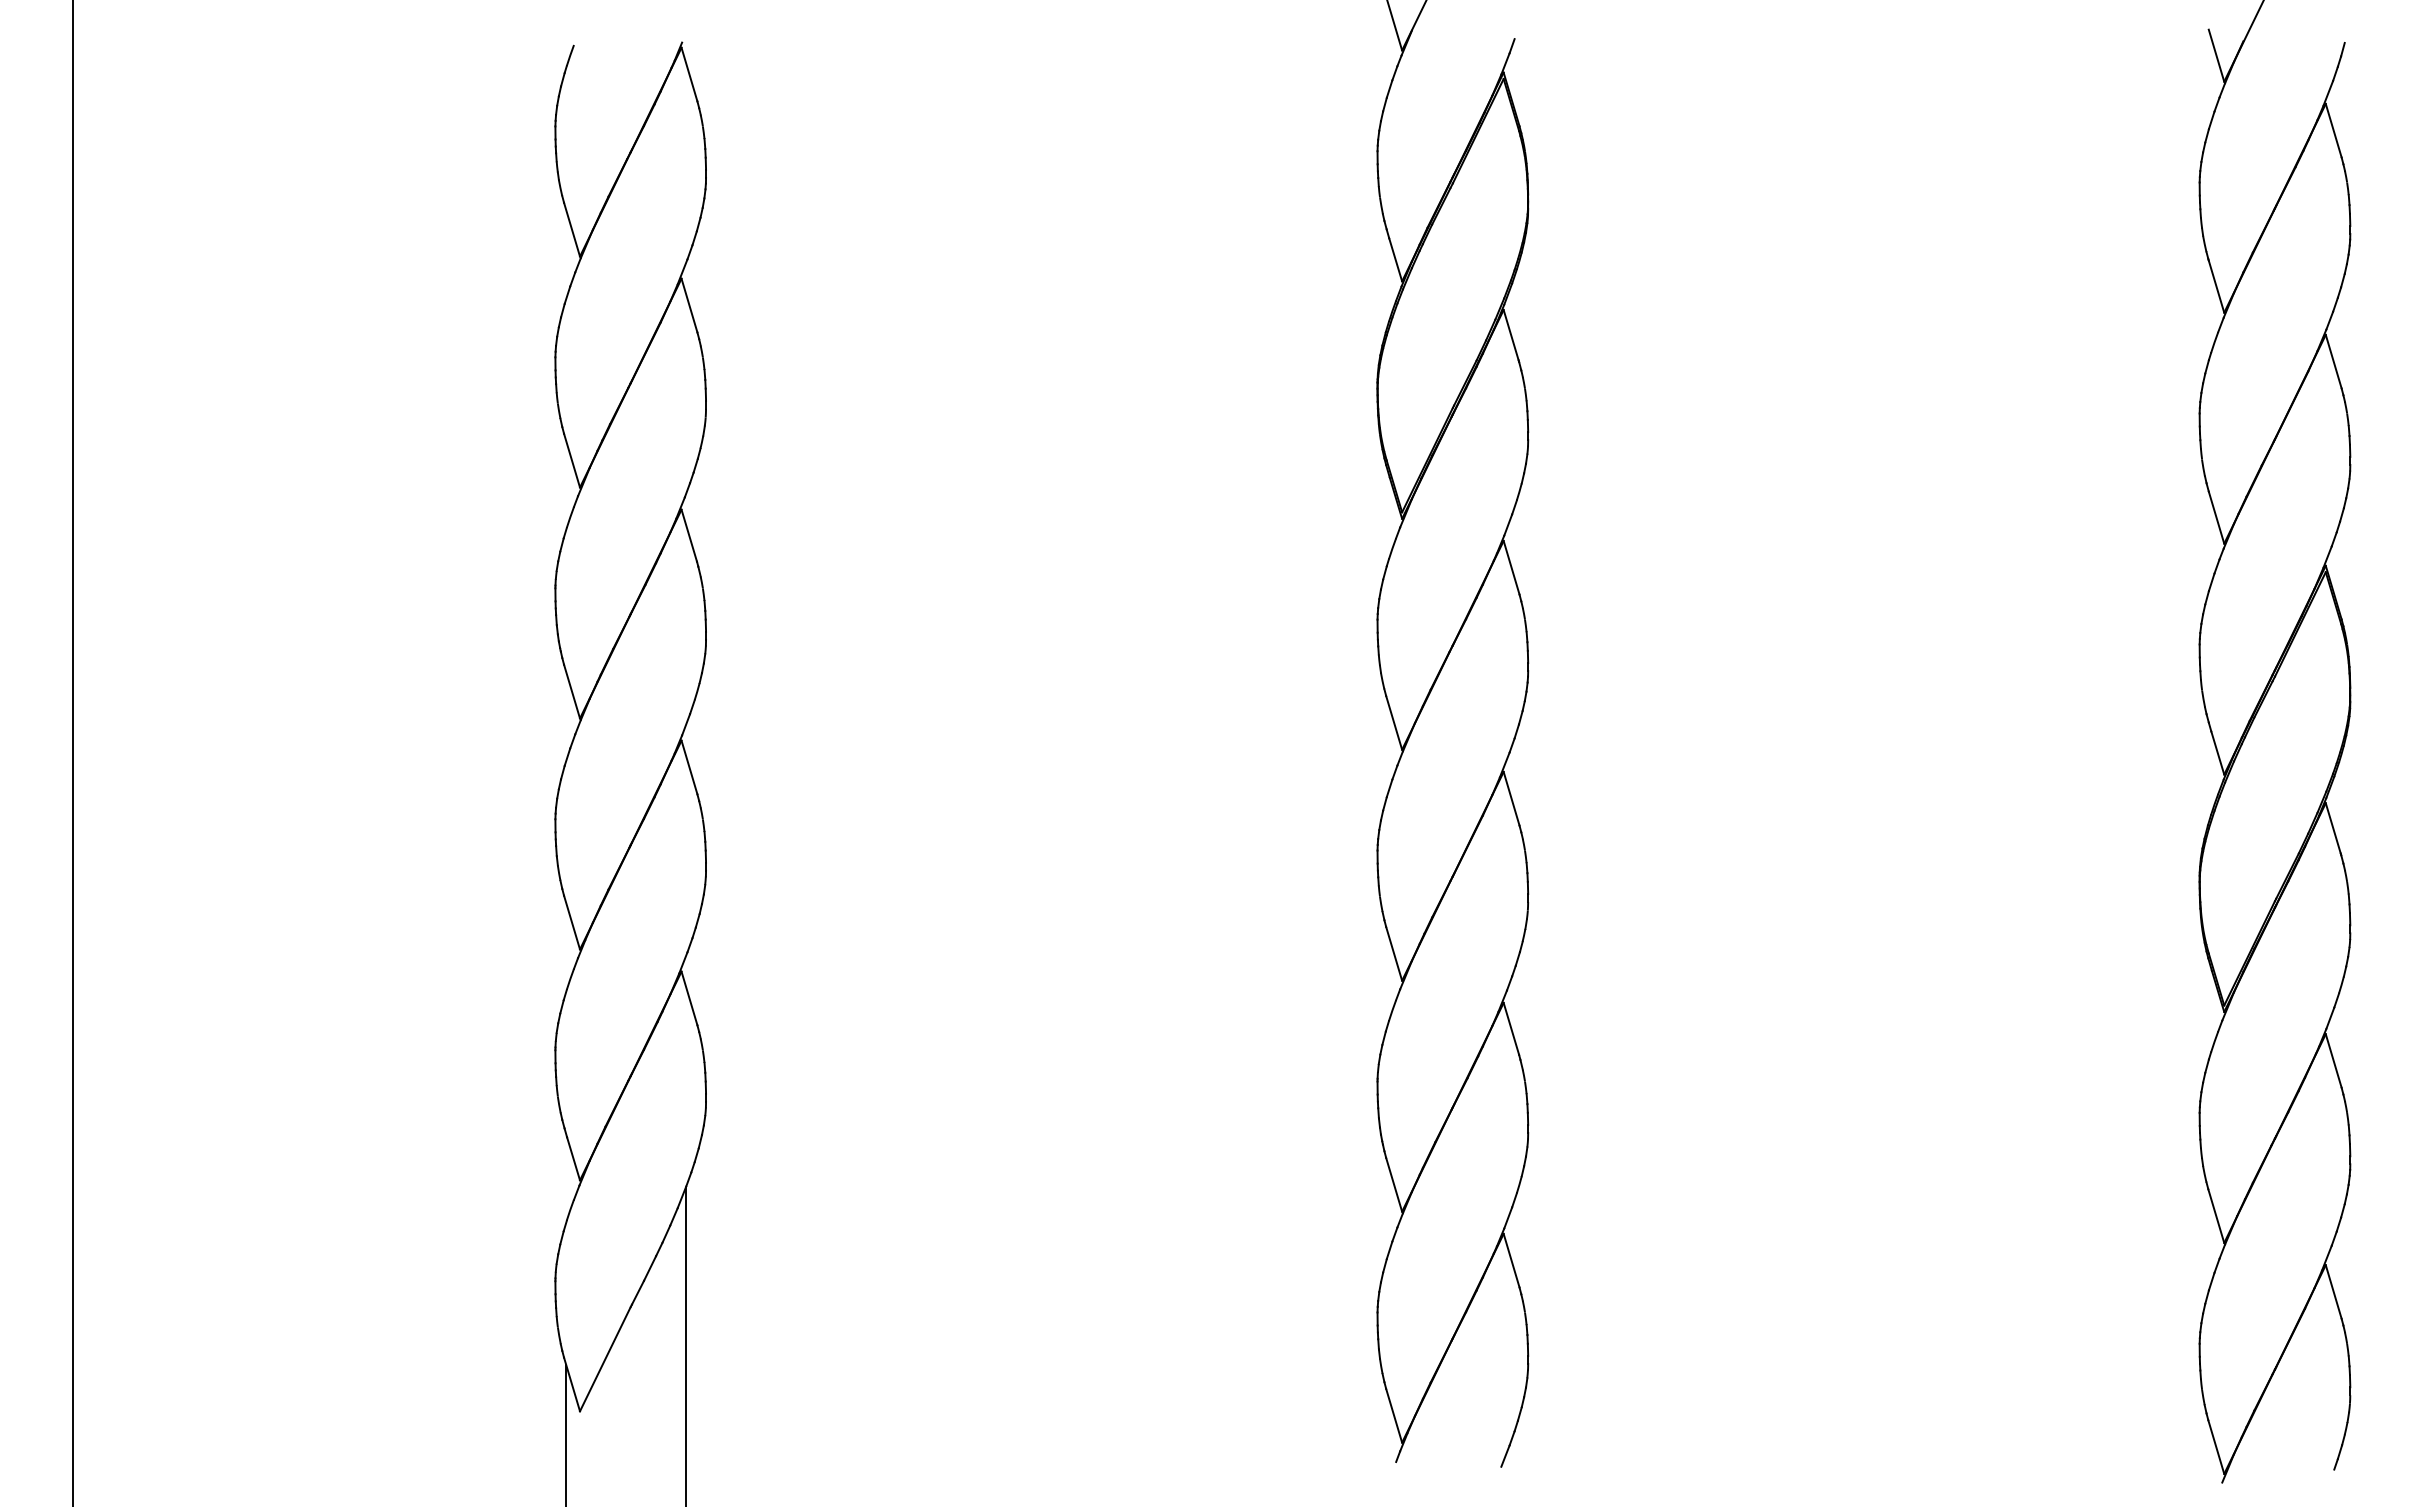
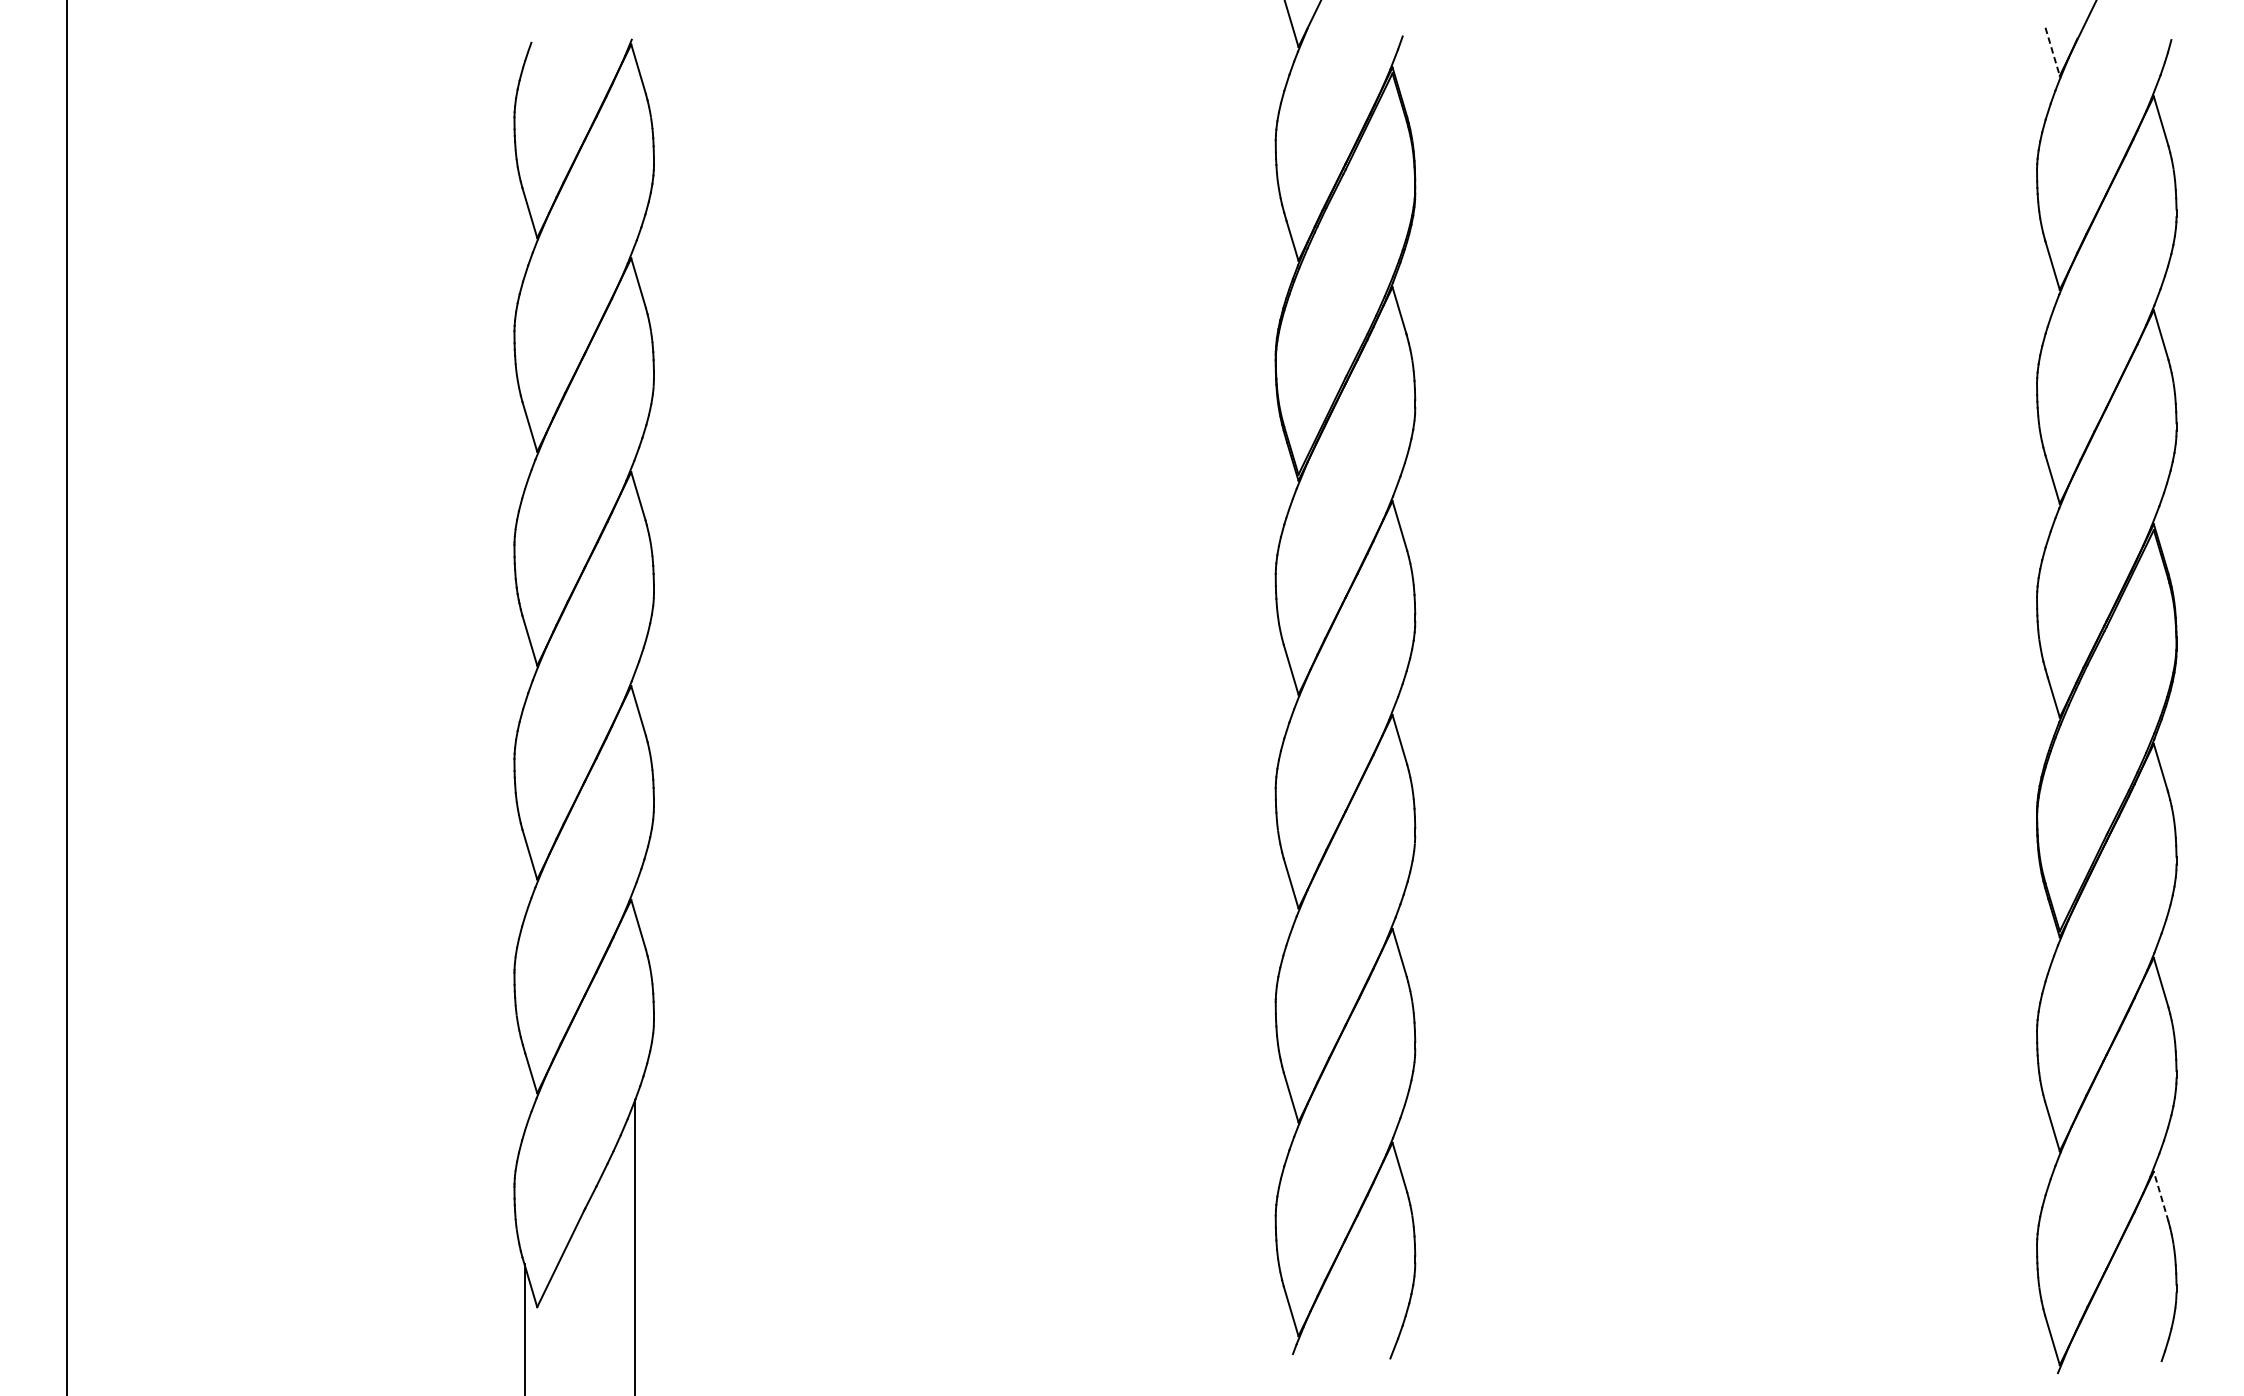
line: (2216, 56) -> (2052, 52), solid -> dashed
line: (2333, 1291) -> (2160, 1196), solid -> dashed

